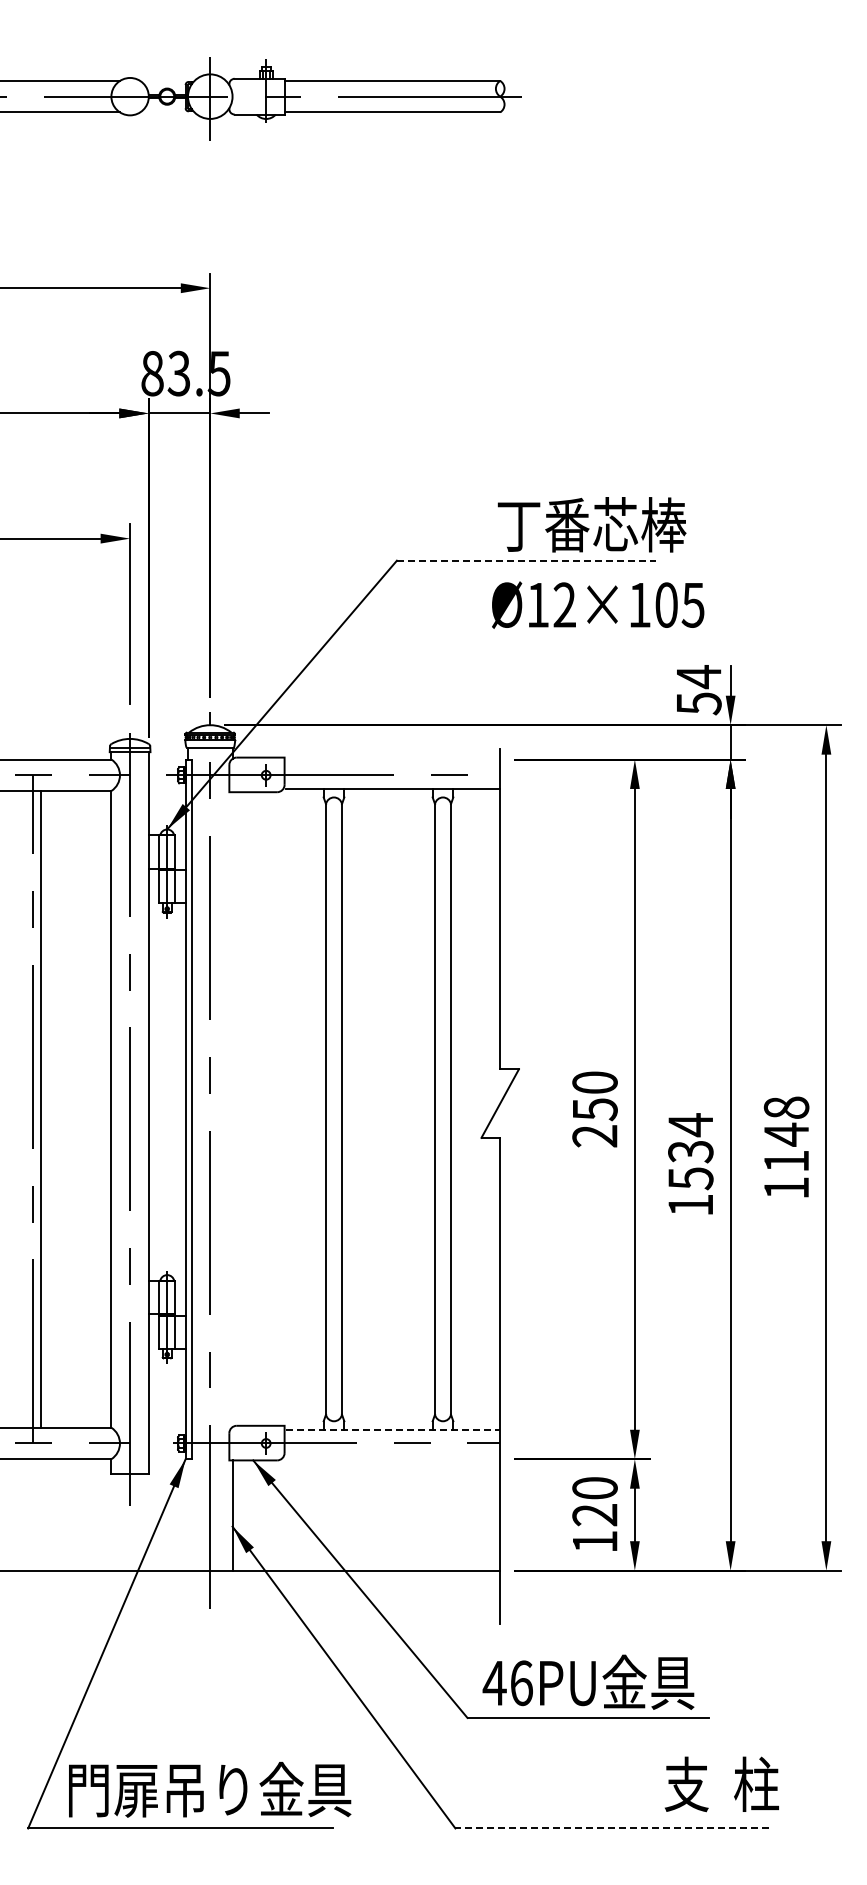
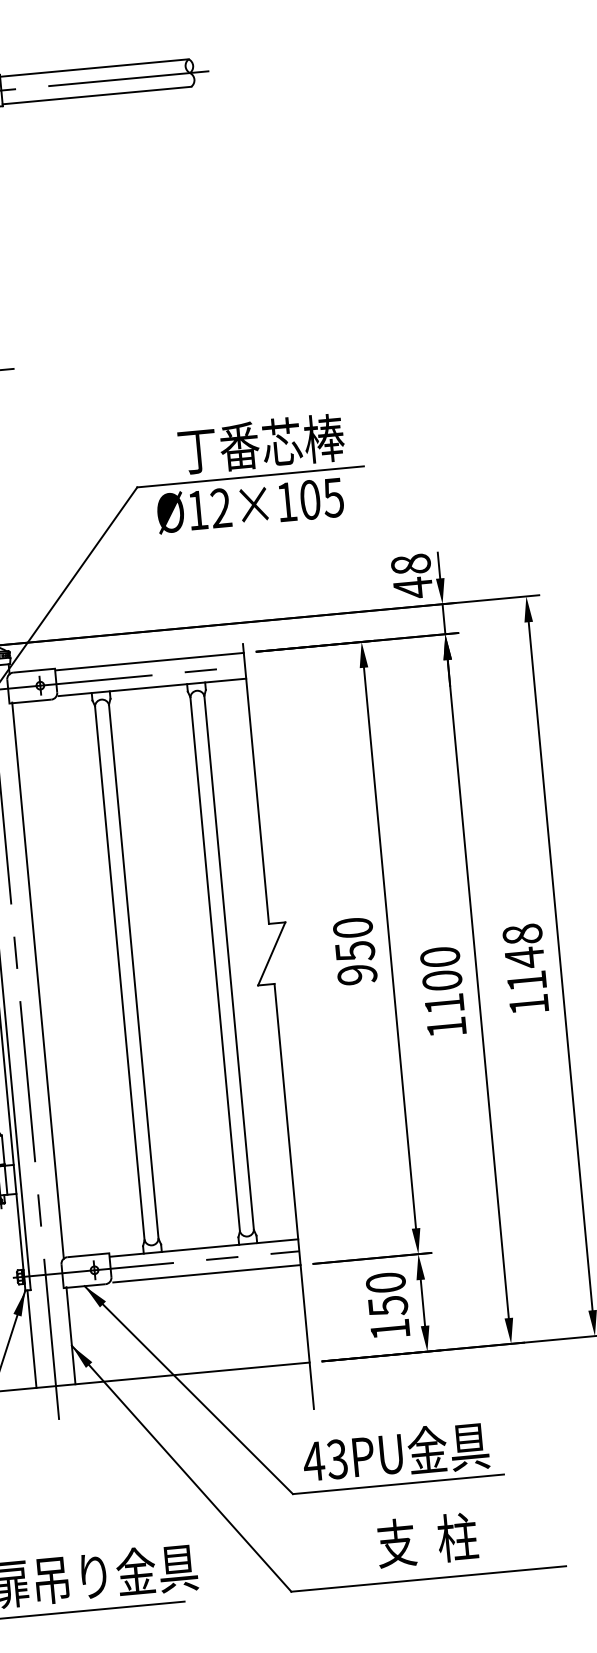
text: (591, 524) -> (260, 443), moved
line: (526, 560) -> (250, 476), dashed -> solid
text: (598, 604) -> (250, 504), moved
text: (698, 690) -> (411, 576), 54 -> 48
line: (393, 759) -> (150, 661), added
line: (232, 1109) -> (38, 980), added
text: (594, 1136) -> (356, 975), 250 -> 950
text: (690, 1151) -> (442, 980), 1534 -> 1100
line: (393, 1429) -> (204, 1247), dashed -> solid
line: (393, 1459) -> (207, 1273), added
line: (188, 1514) -> (32, 1338), added
text: (594, 1515) -> (387, 1306), 120 -> 150
text: (521, 1683) -> (337, 1459), 46PU -> 43PU
text: (721, 1784) -> (426, 1540), moved
line: (611, 1828) -> (427, 1579), dashed -> solid

